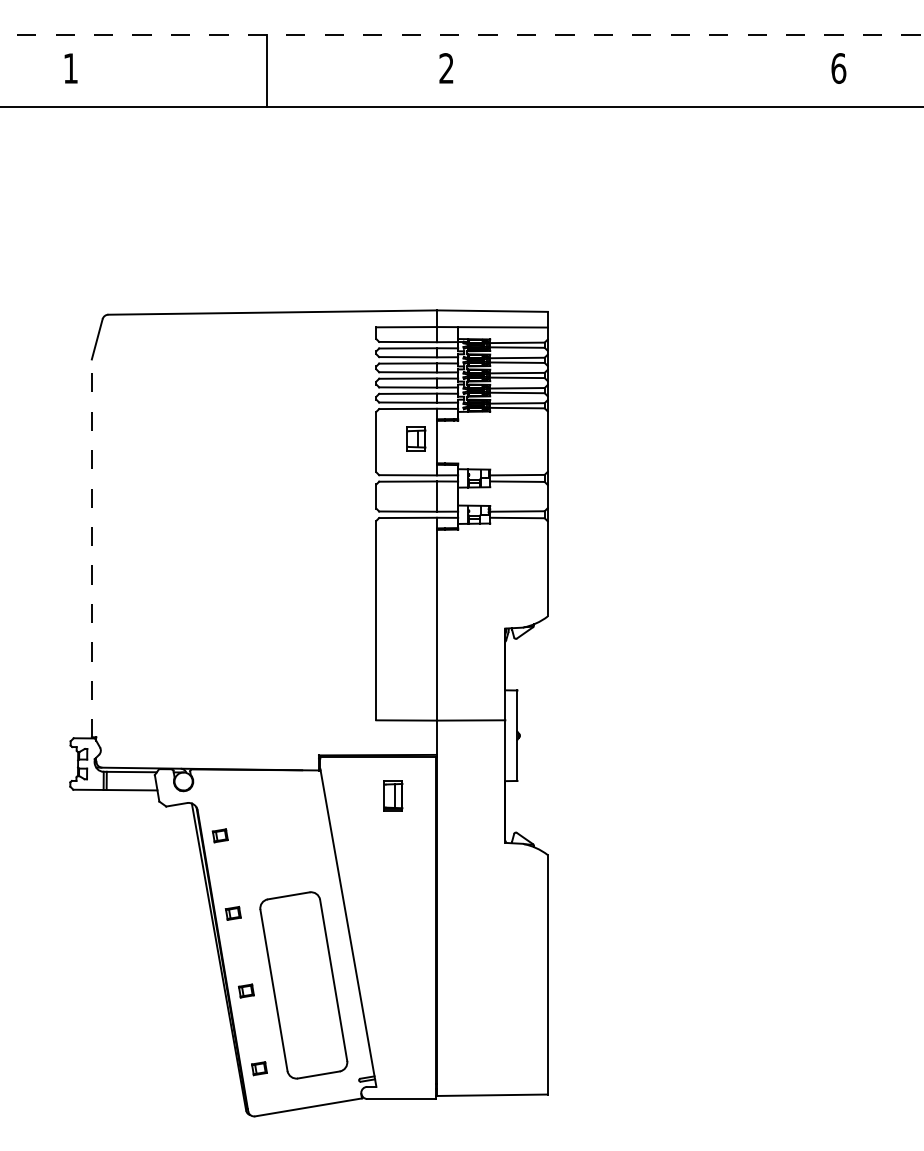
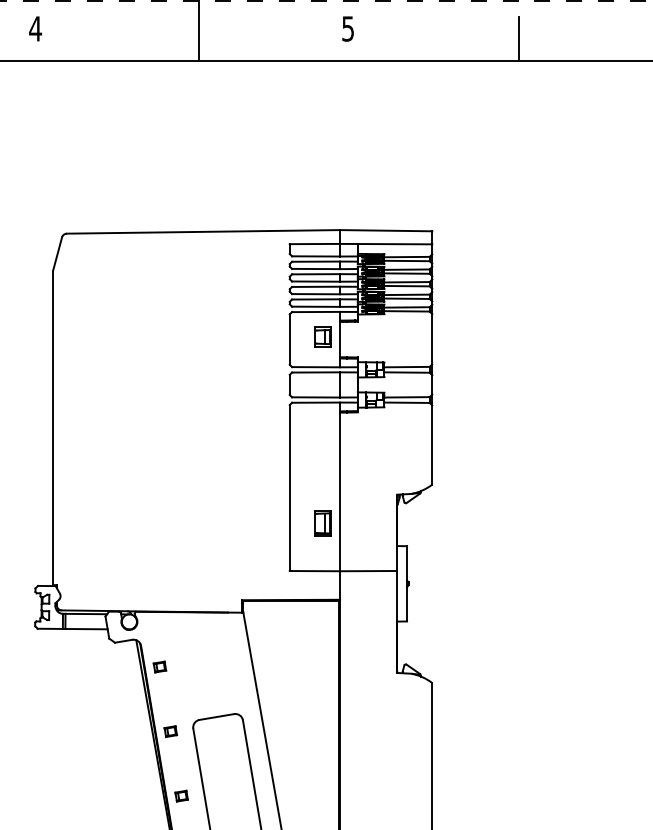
text: (70, 68) -> (35, 28), 1 -> 4
text: (446, 68) -> (348, 28), 2 -> 5
line: (651, 79) -> (518, 38), added
line: (91, 548) -> (52, 428), dashed -> solid
part: (393, 795) -> (323, 522), moved

